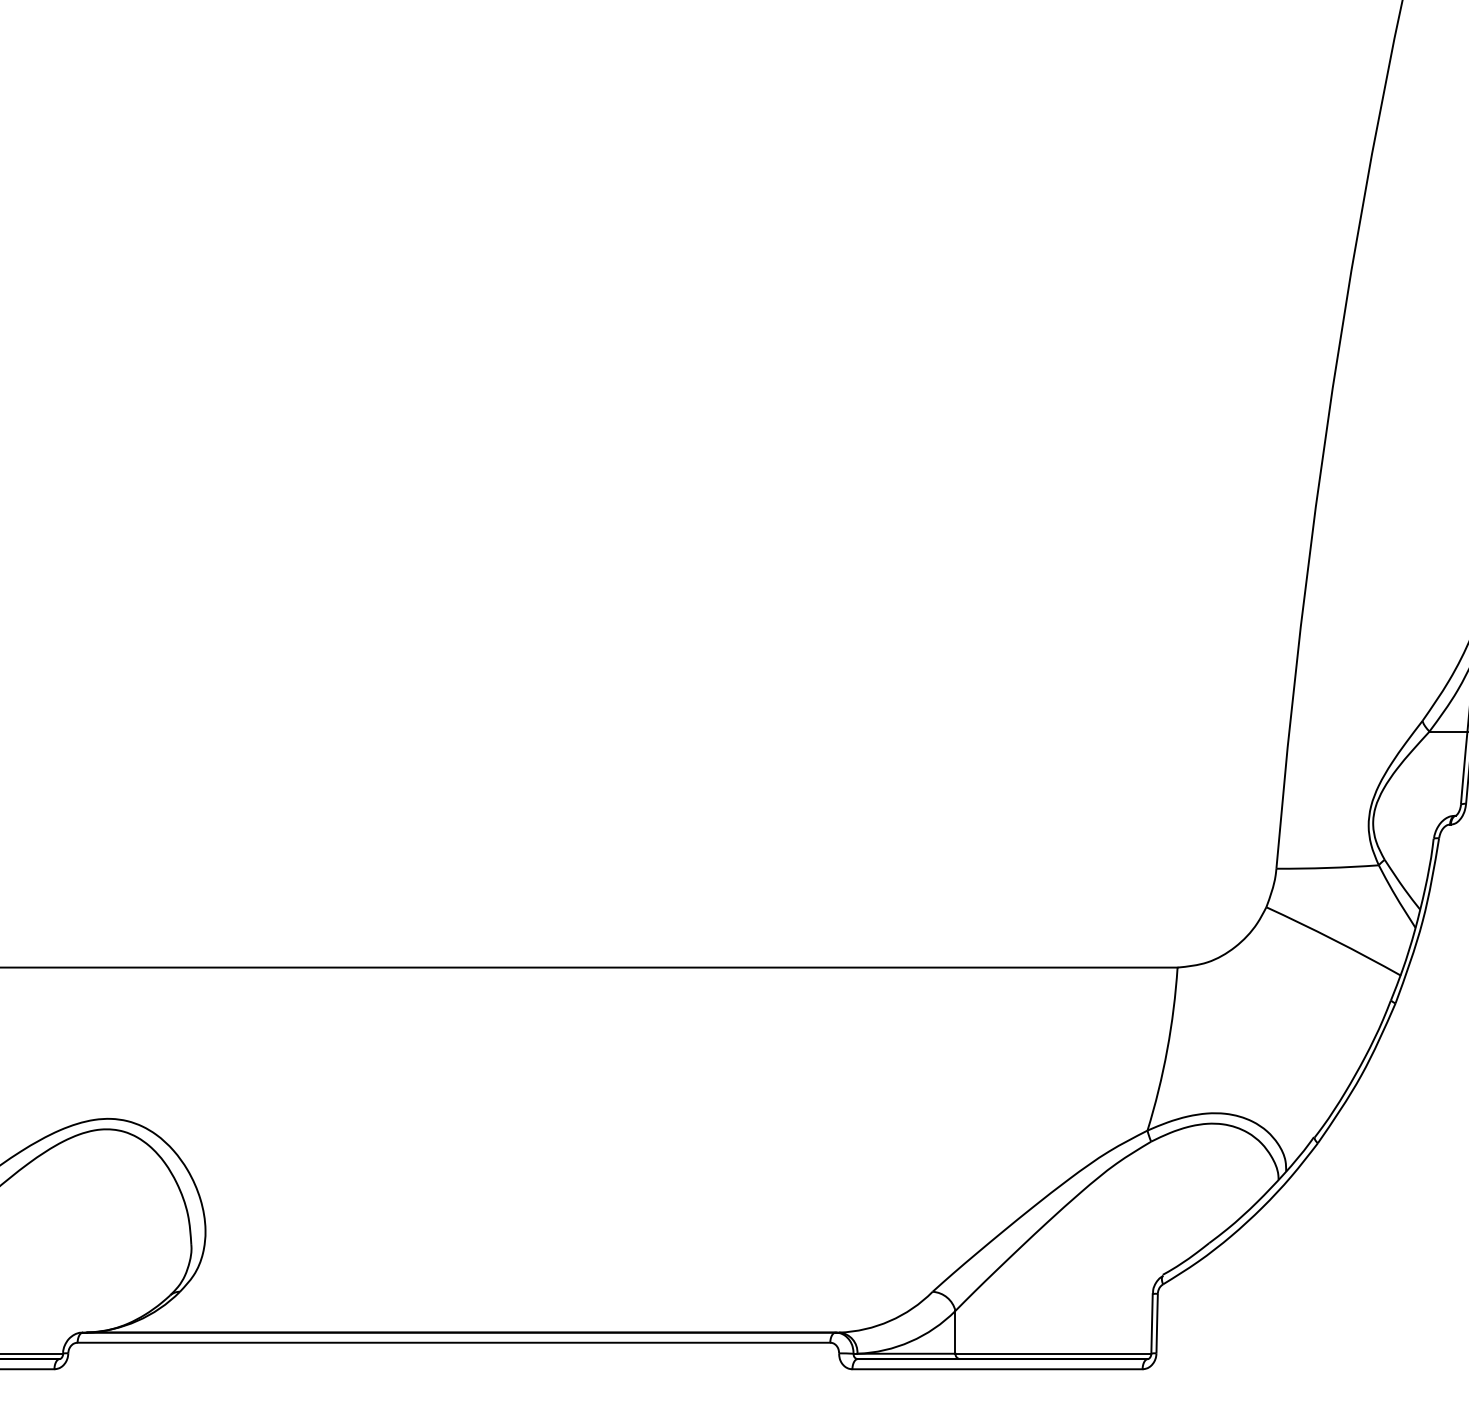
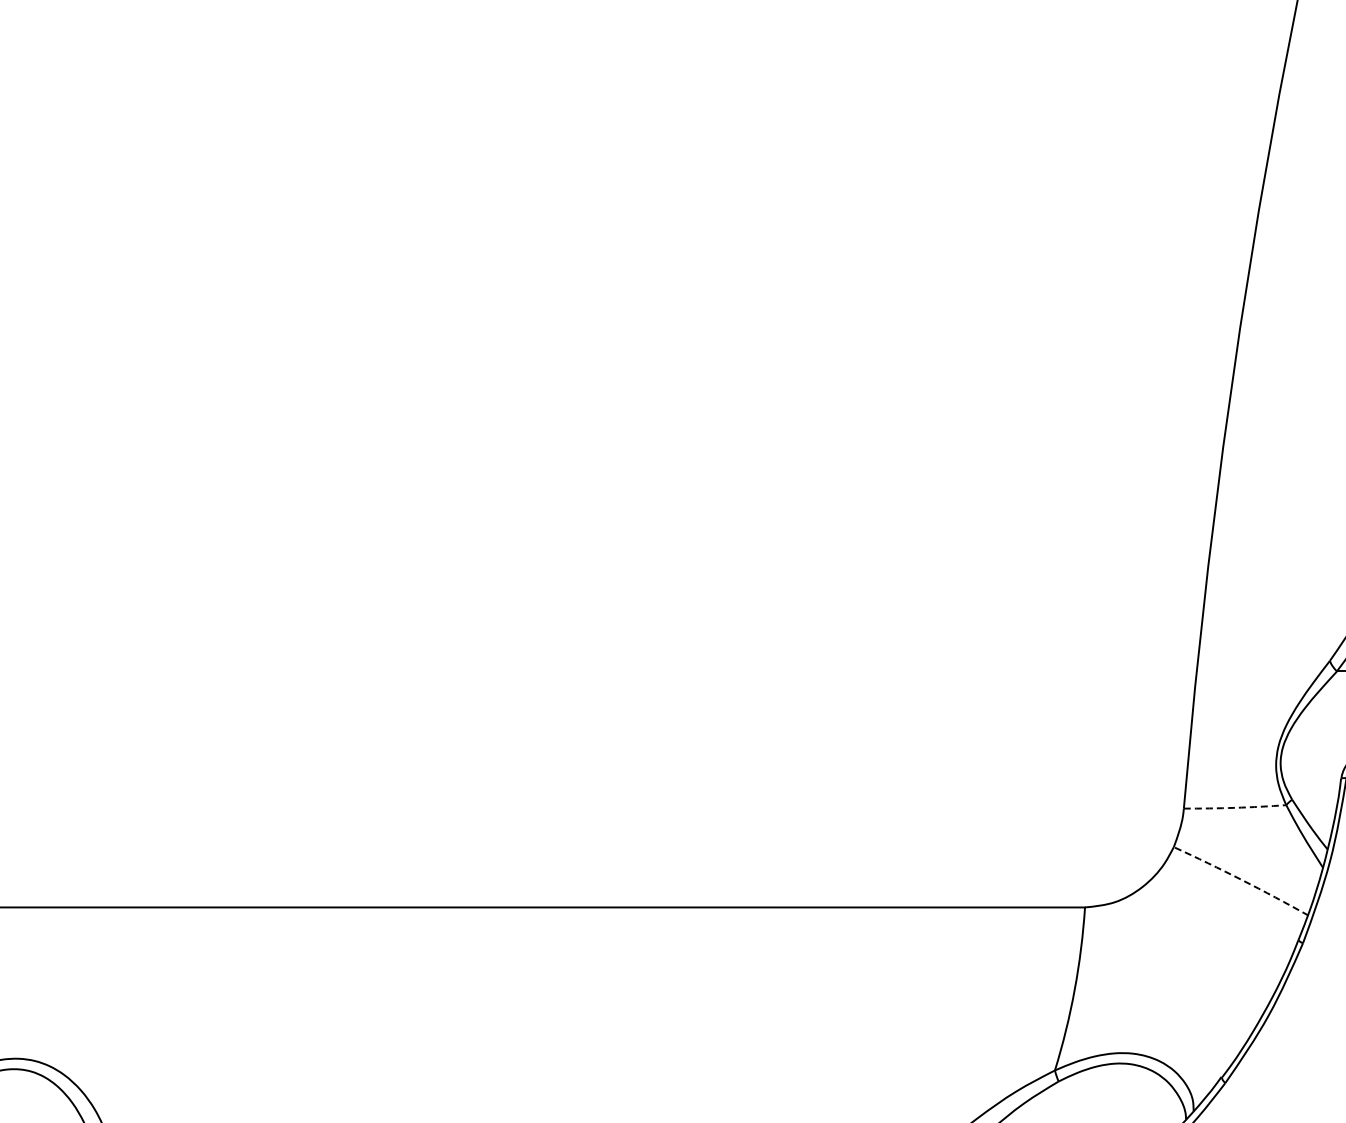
arc: (1327, 867) -> (1234, 807), solid -> dashed
arc: (1334, 940) -> (1241, 880), solid -> dashed

